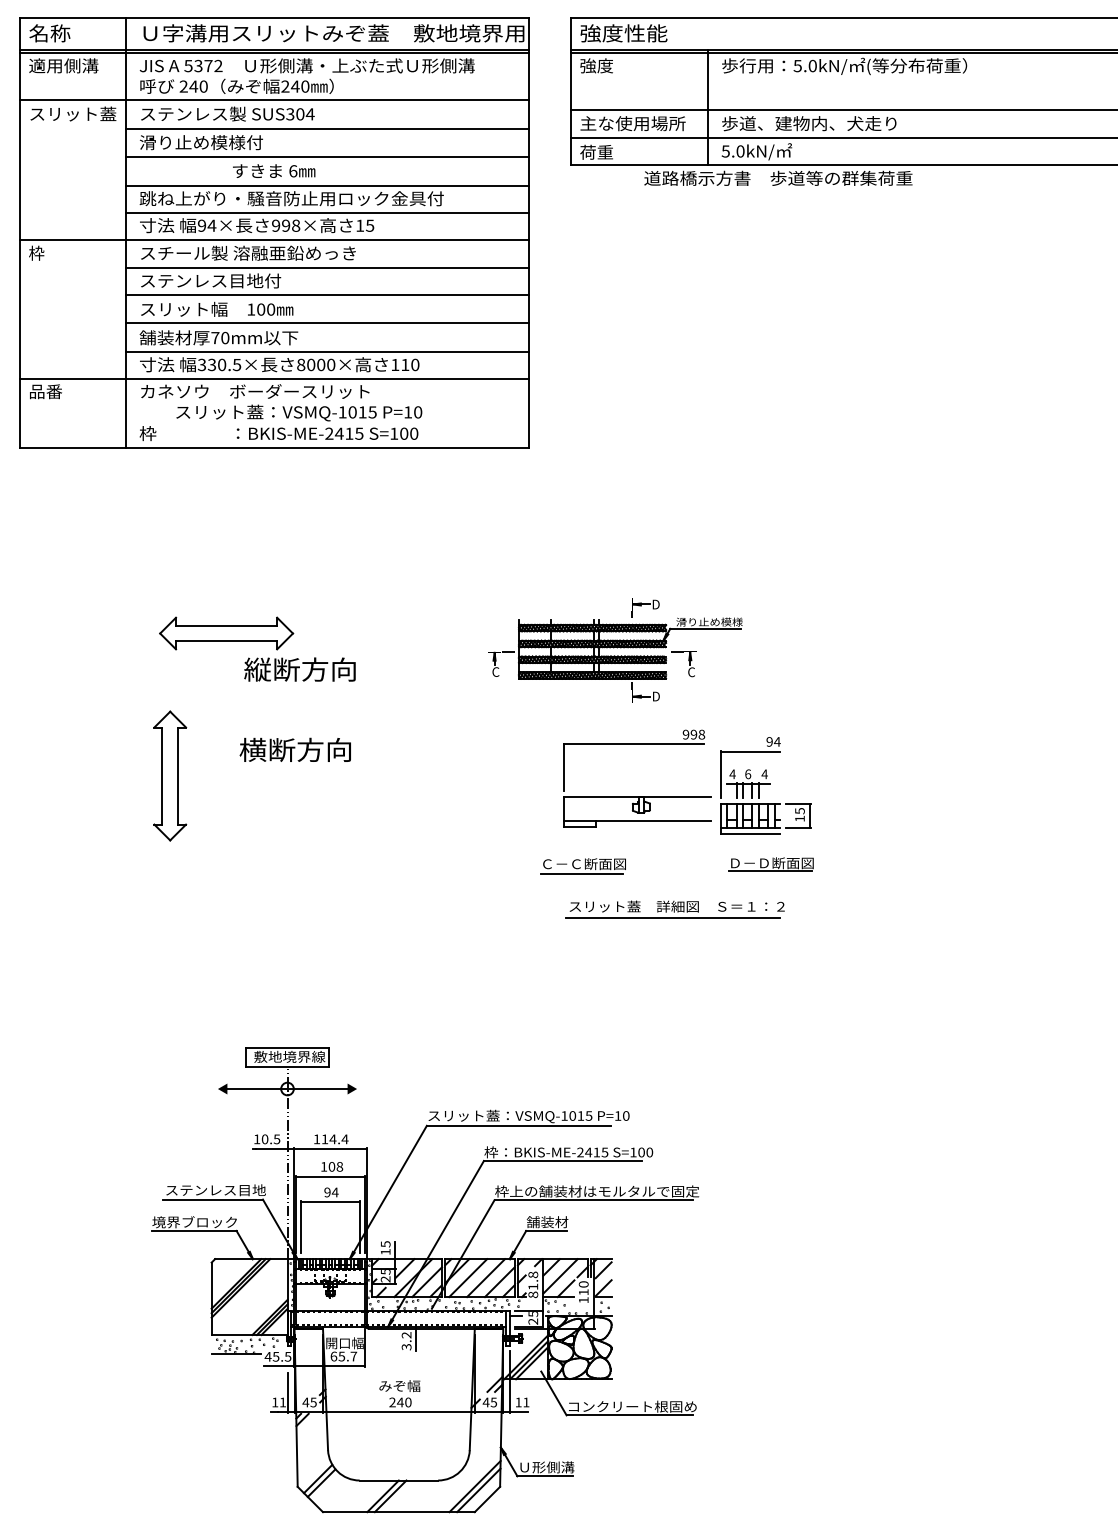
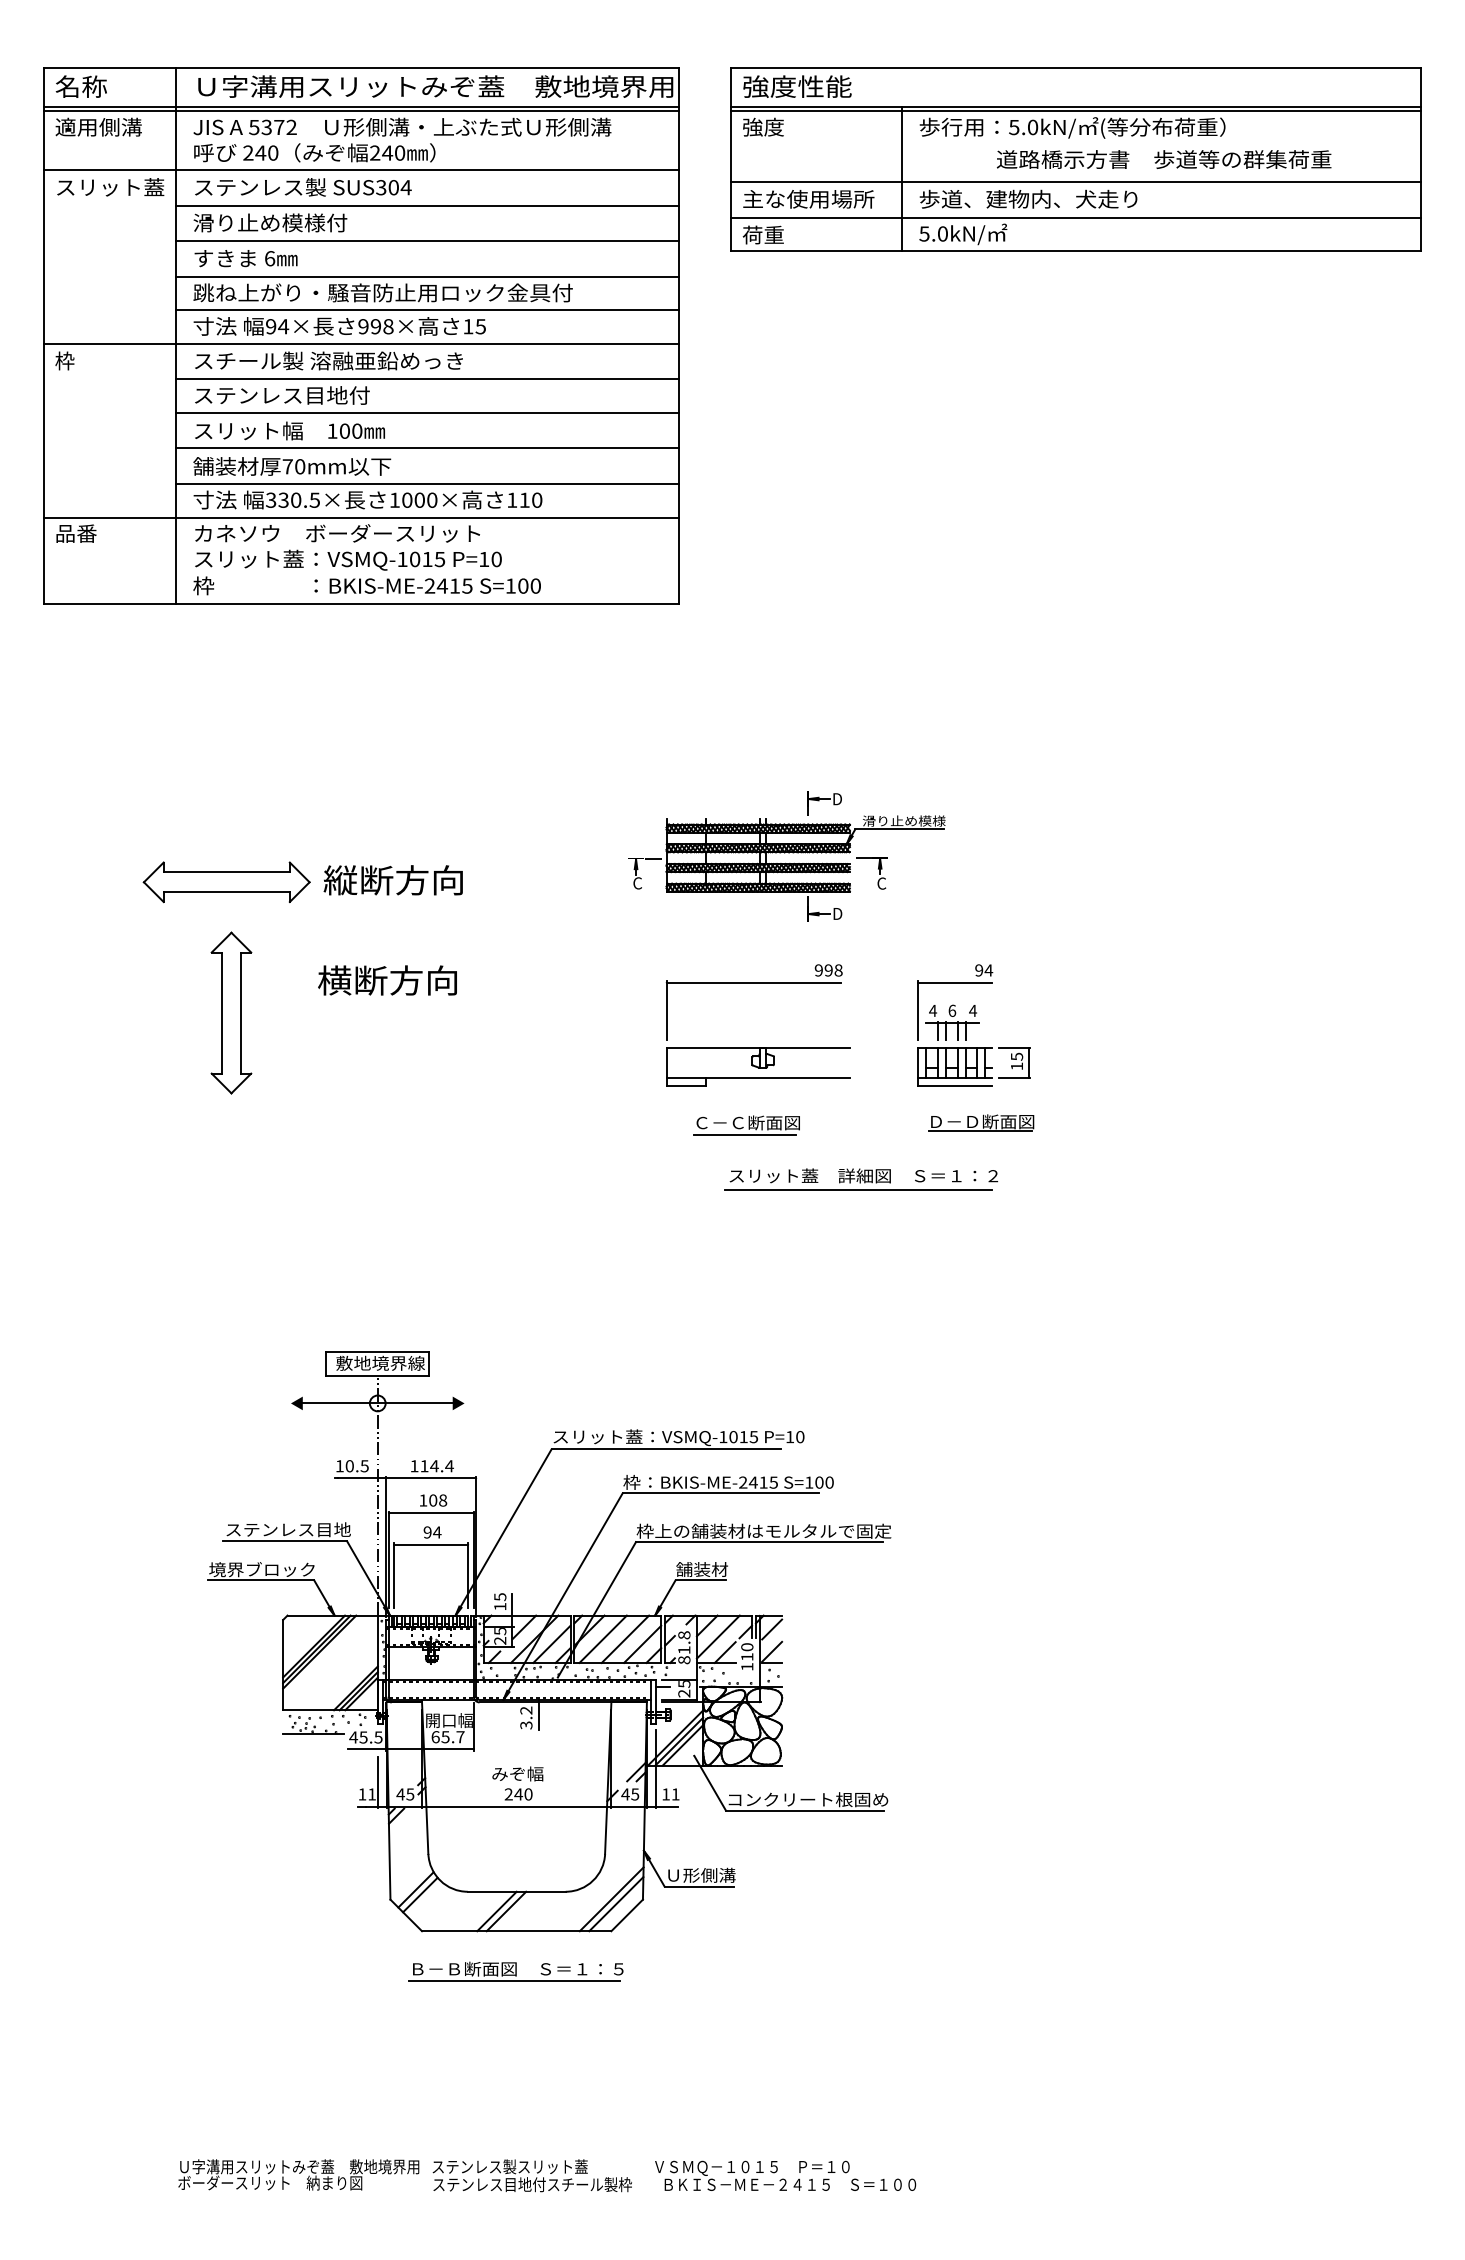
text: (273, 171) -> (245, 258), moved
text: (778, 178) -> (1164, 159), moved
text: (300, 364) -> (394, 499), 8000× -> 1000×
text: (299, 412) -> (348, 559), moved
part: (226, 633) -> (226, 882), moved
part: (636, 796) -> (757, 1047), moved

